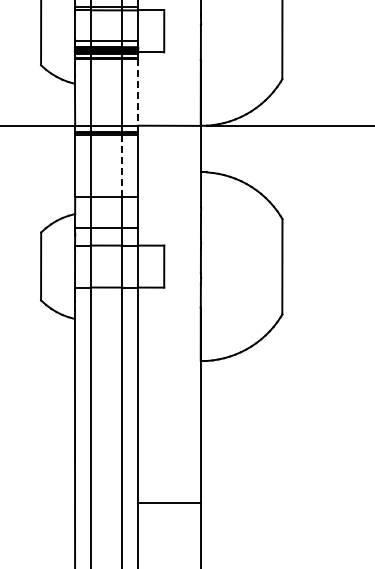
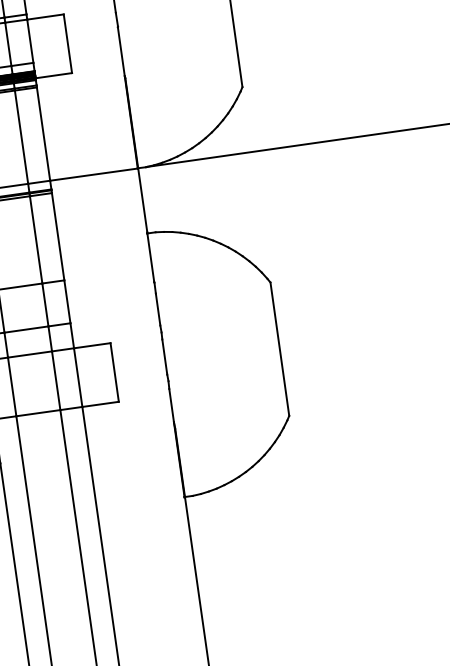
line: (138, 92) -> (44, 134), dashed -> solid
line: (122, 166) -> (36, 240), dashed -> solid

